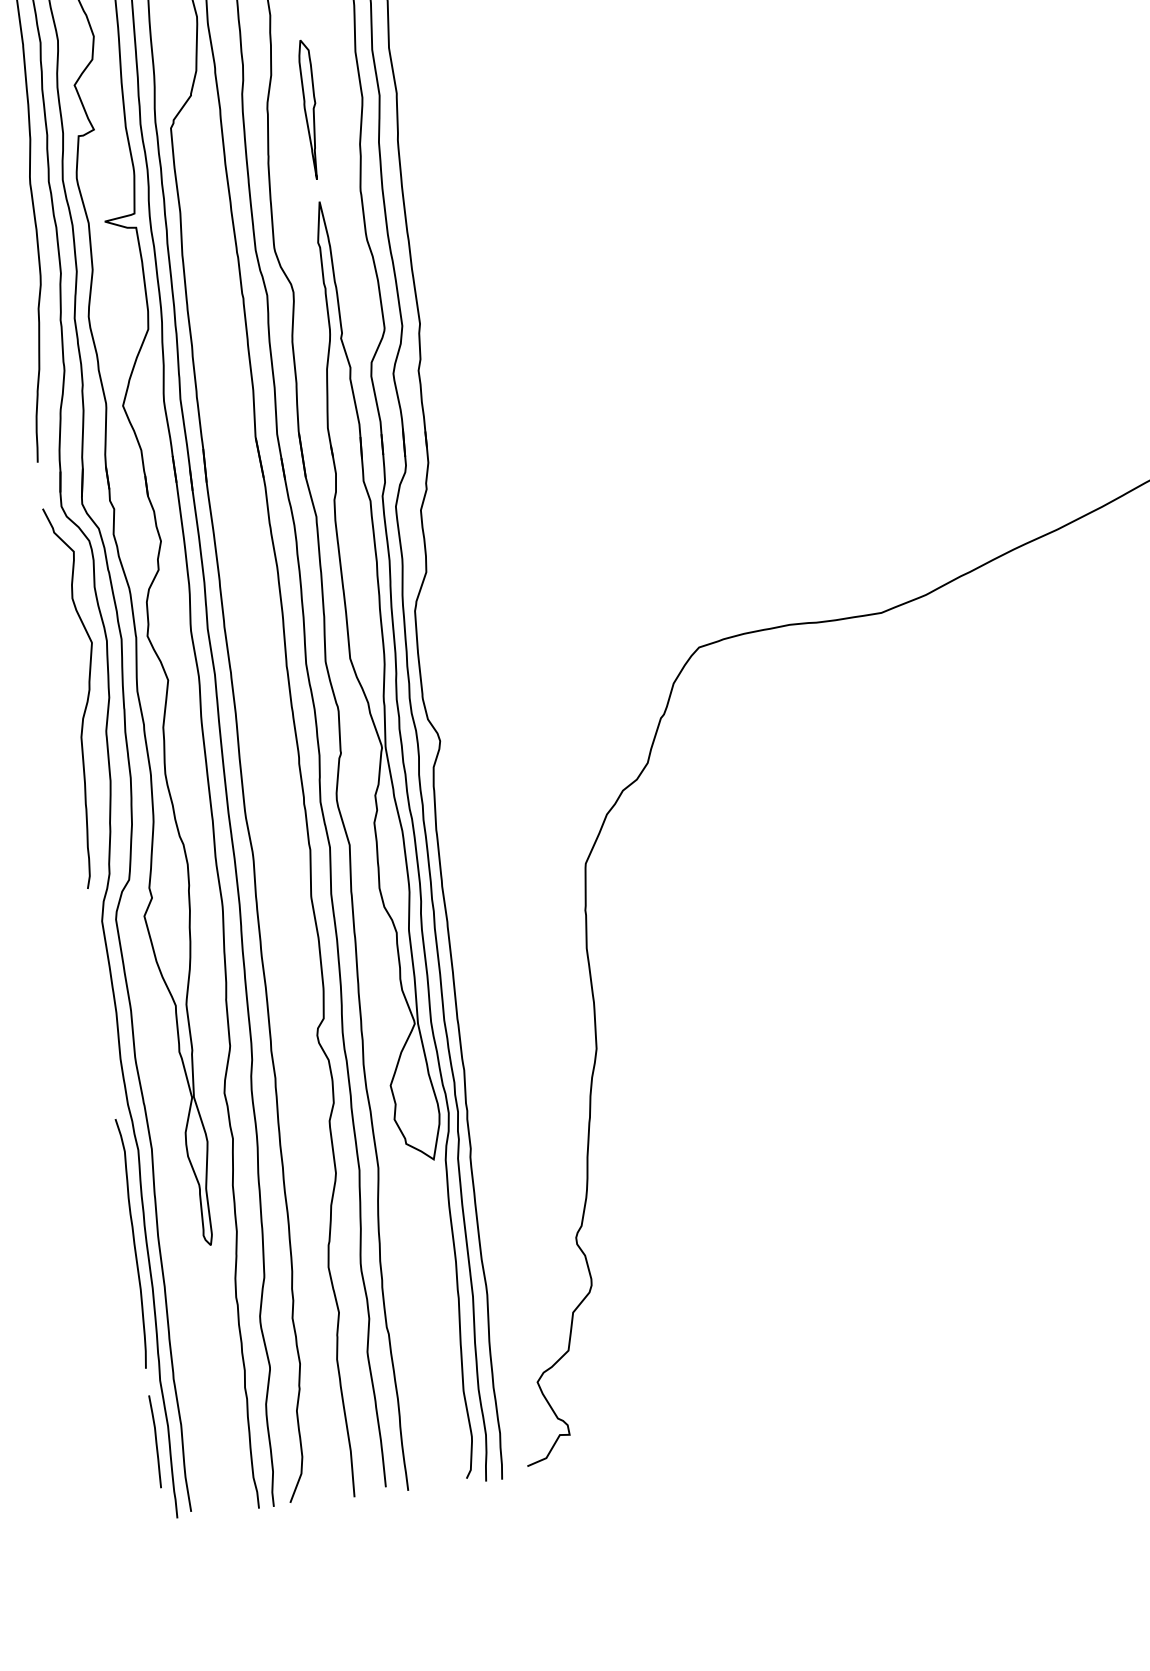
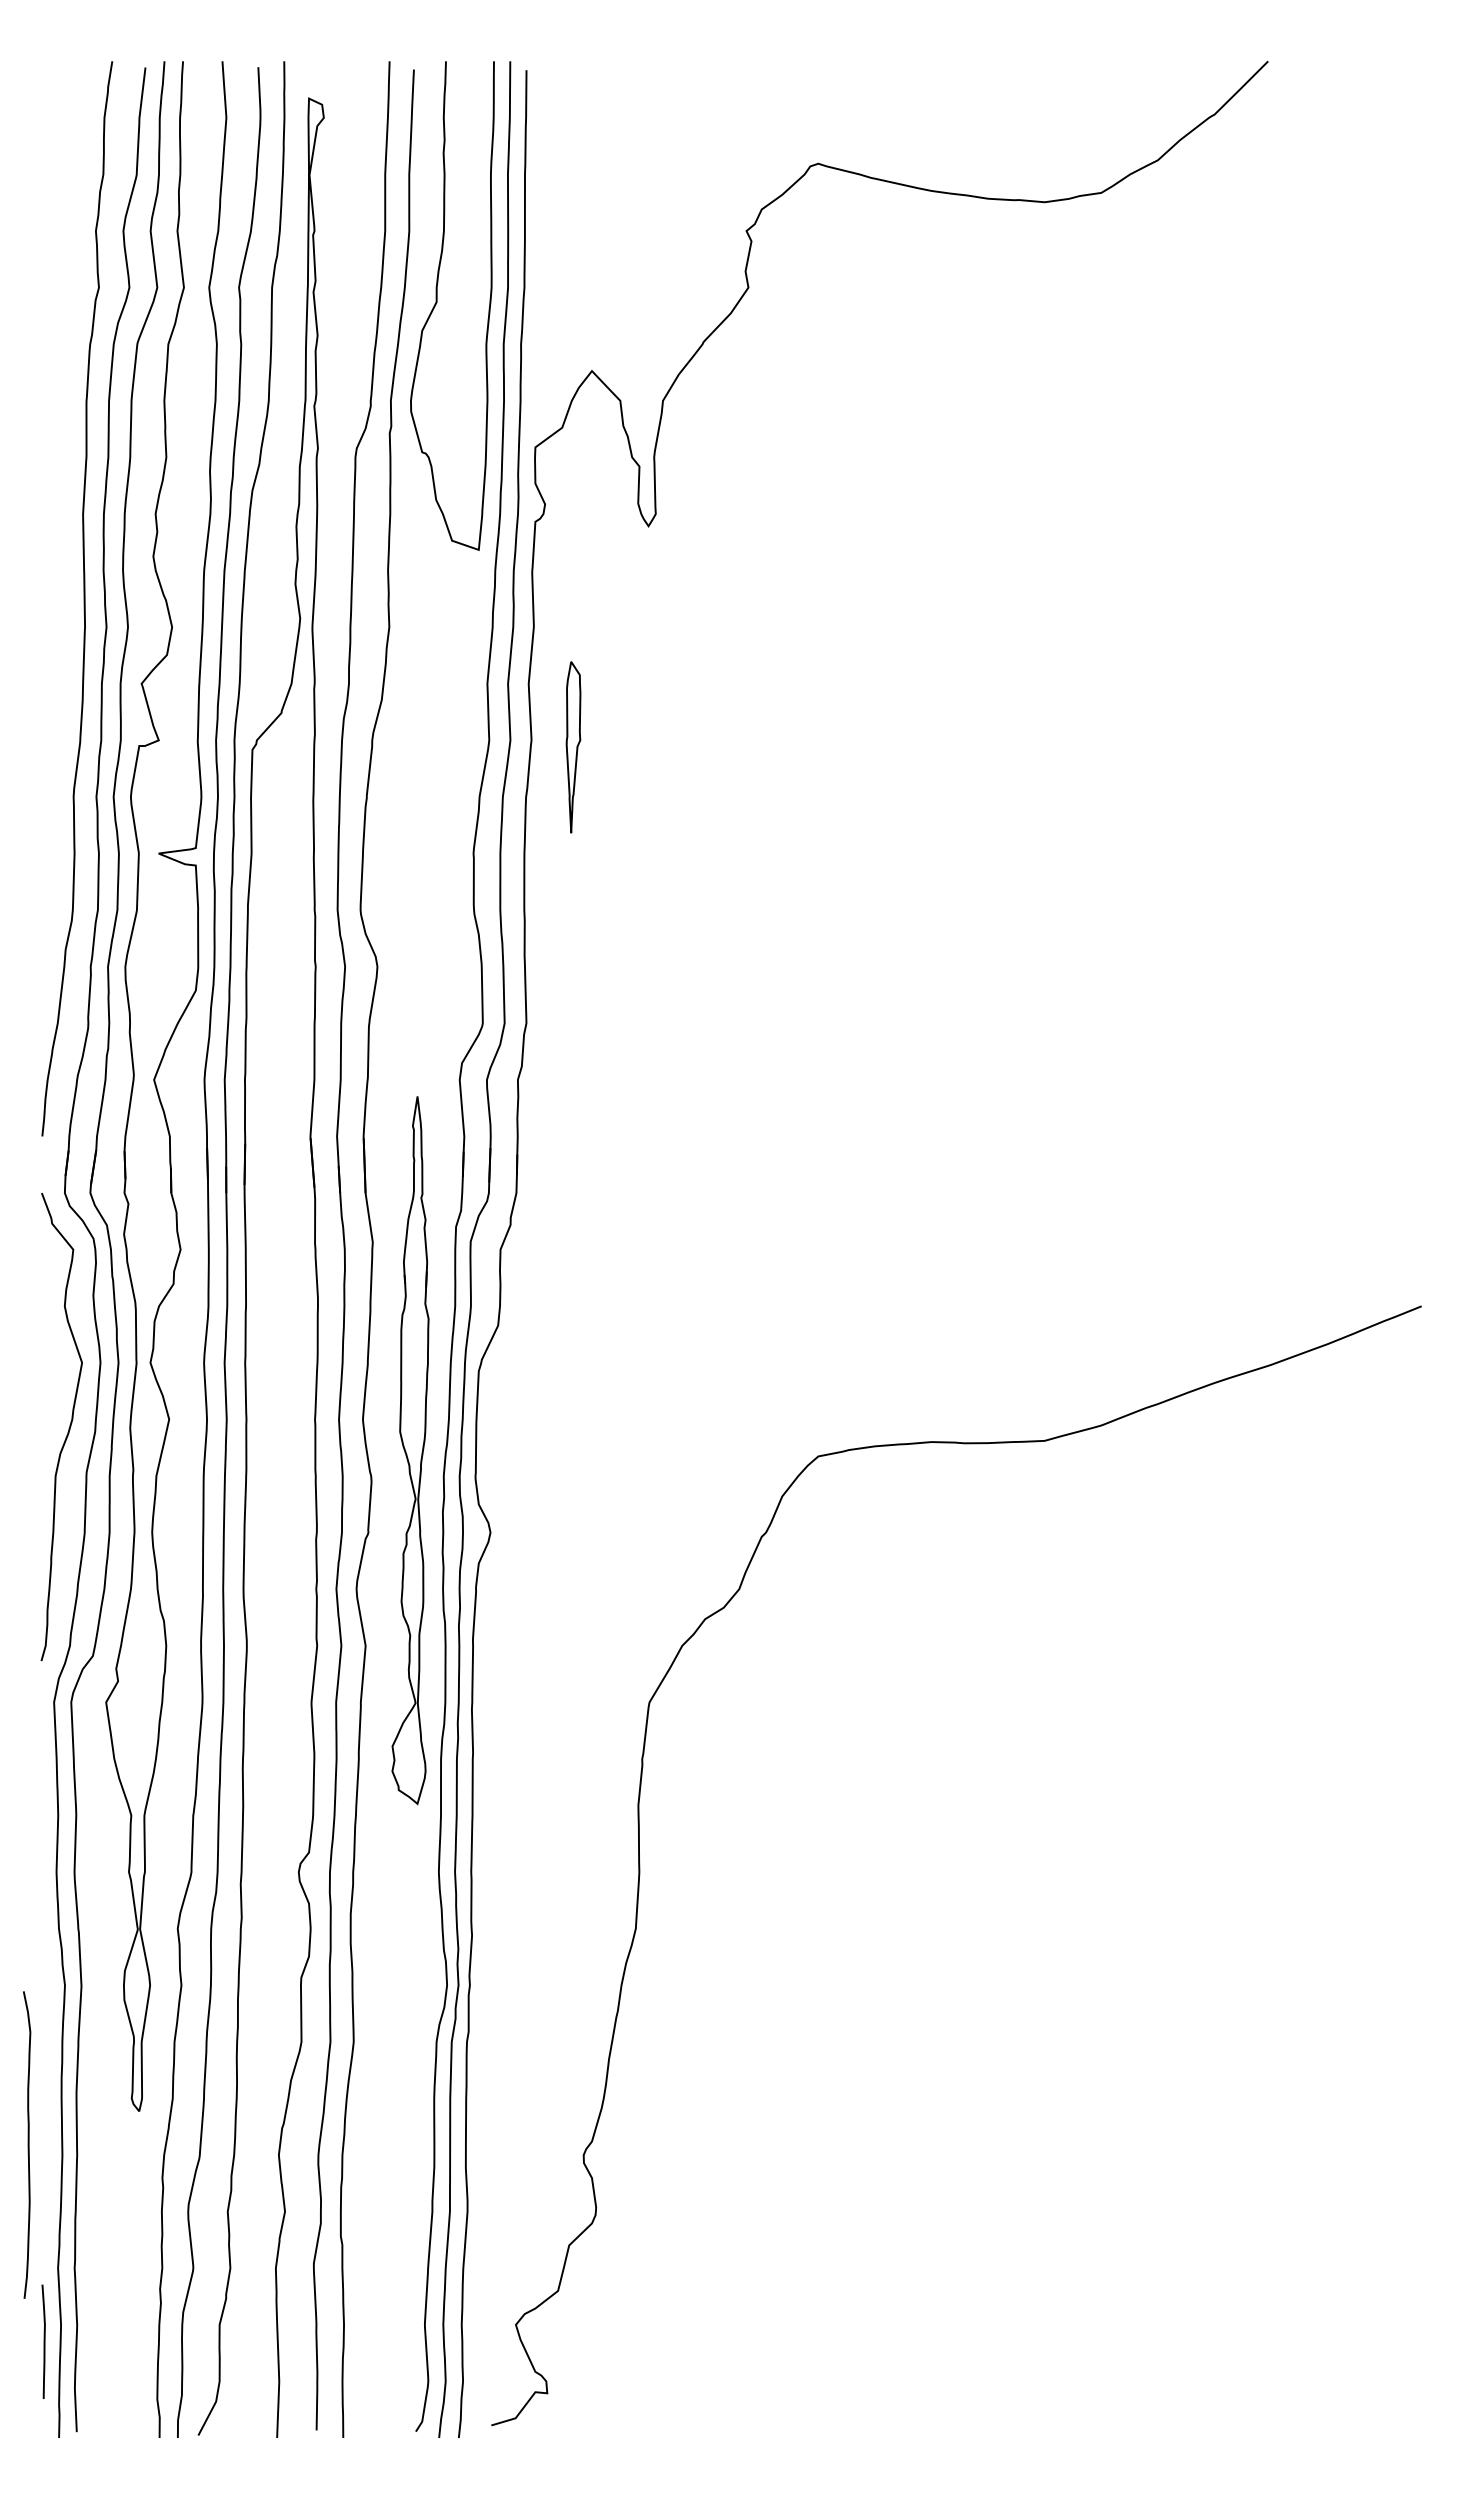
part: (310, 109) -> (573, 747), moved
part: (367, 682) -> (410, 1450), size x0.6
curve: (133, 1243) -> (27, 2144), moved

